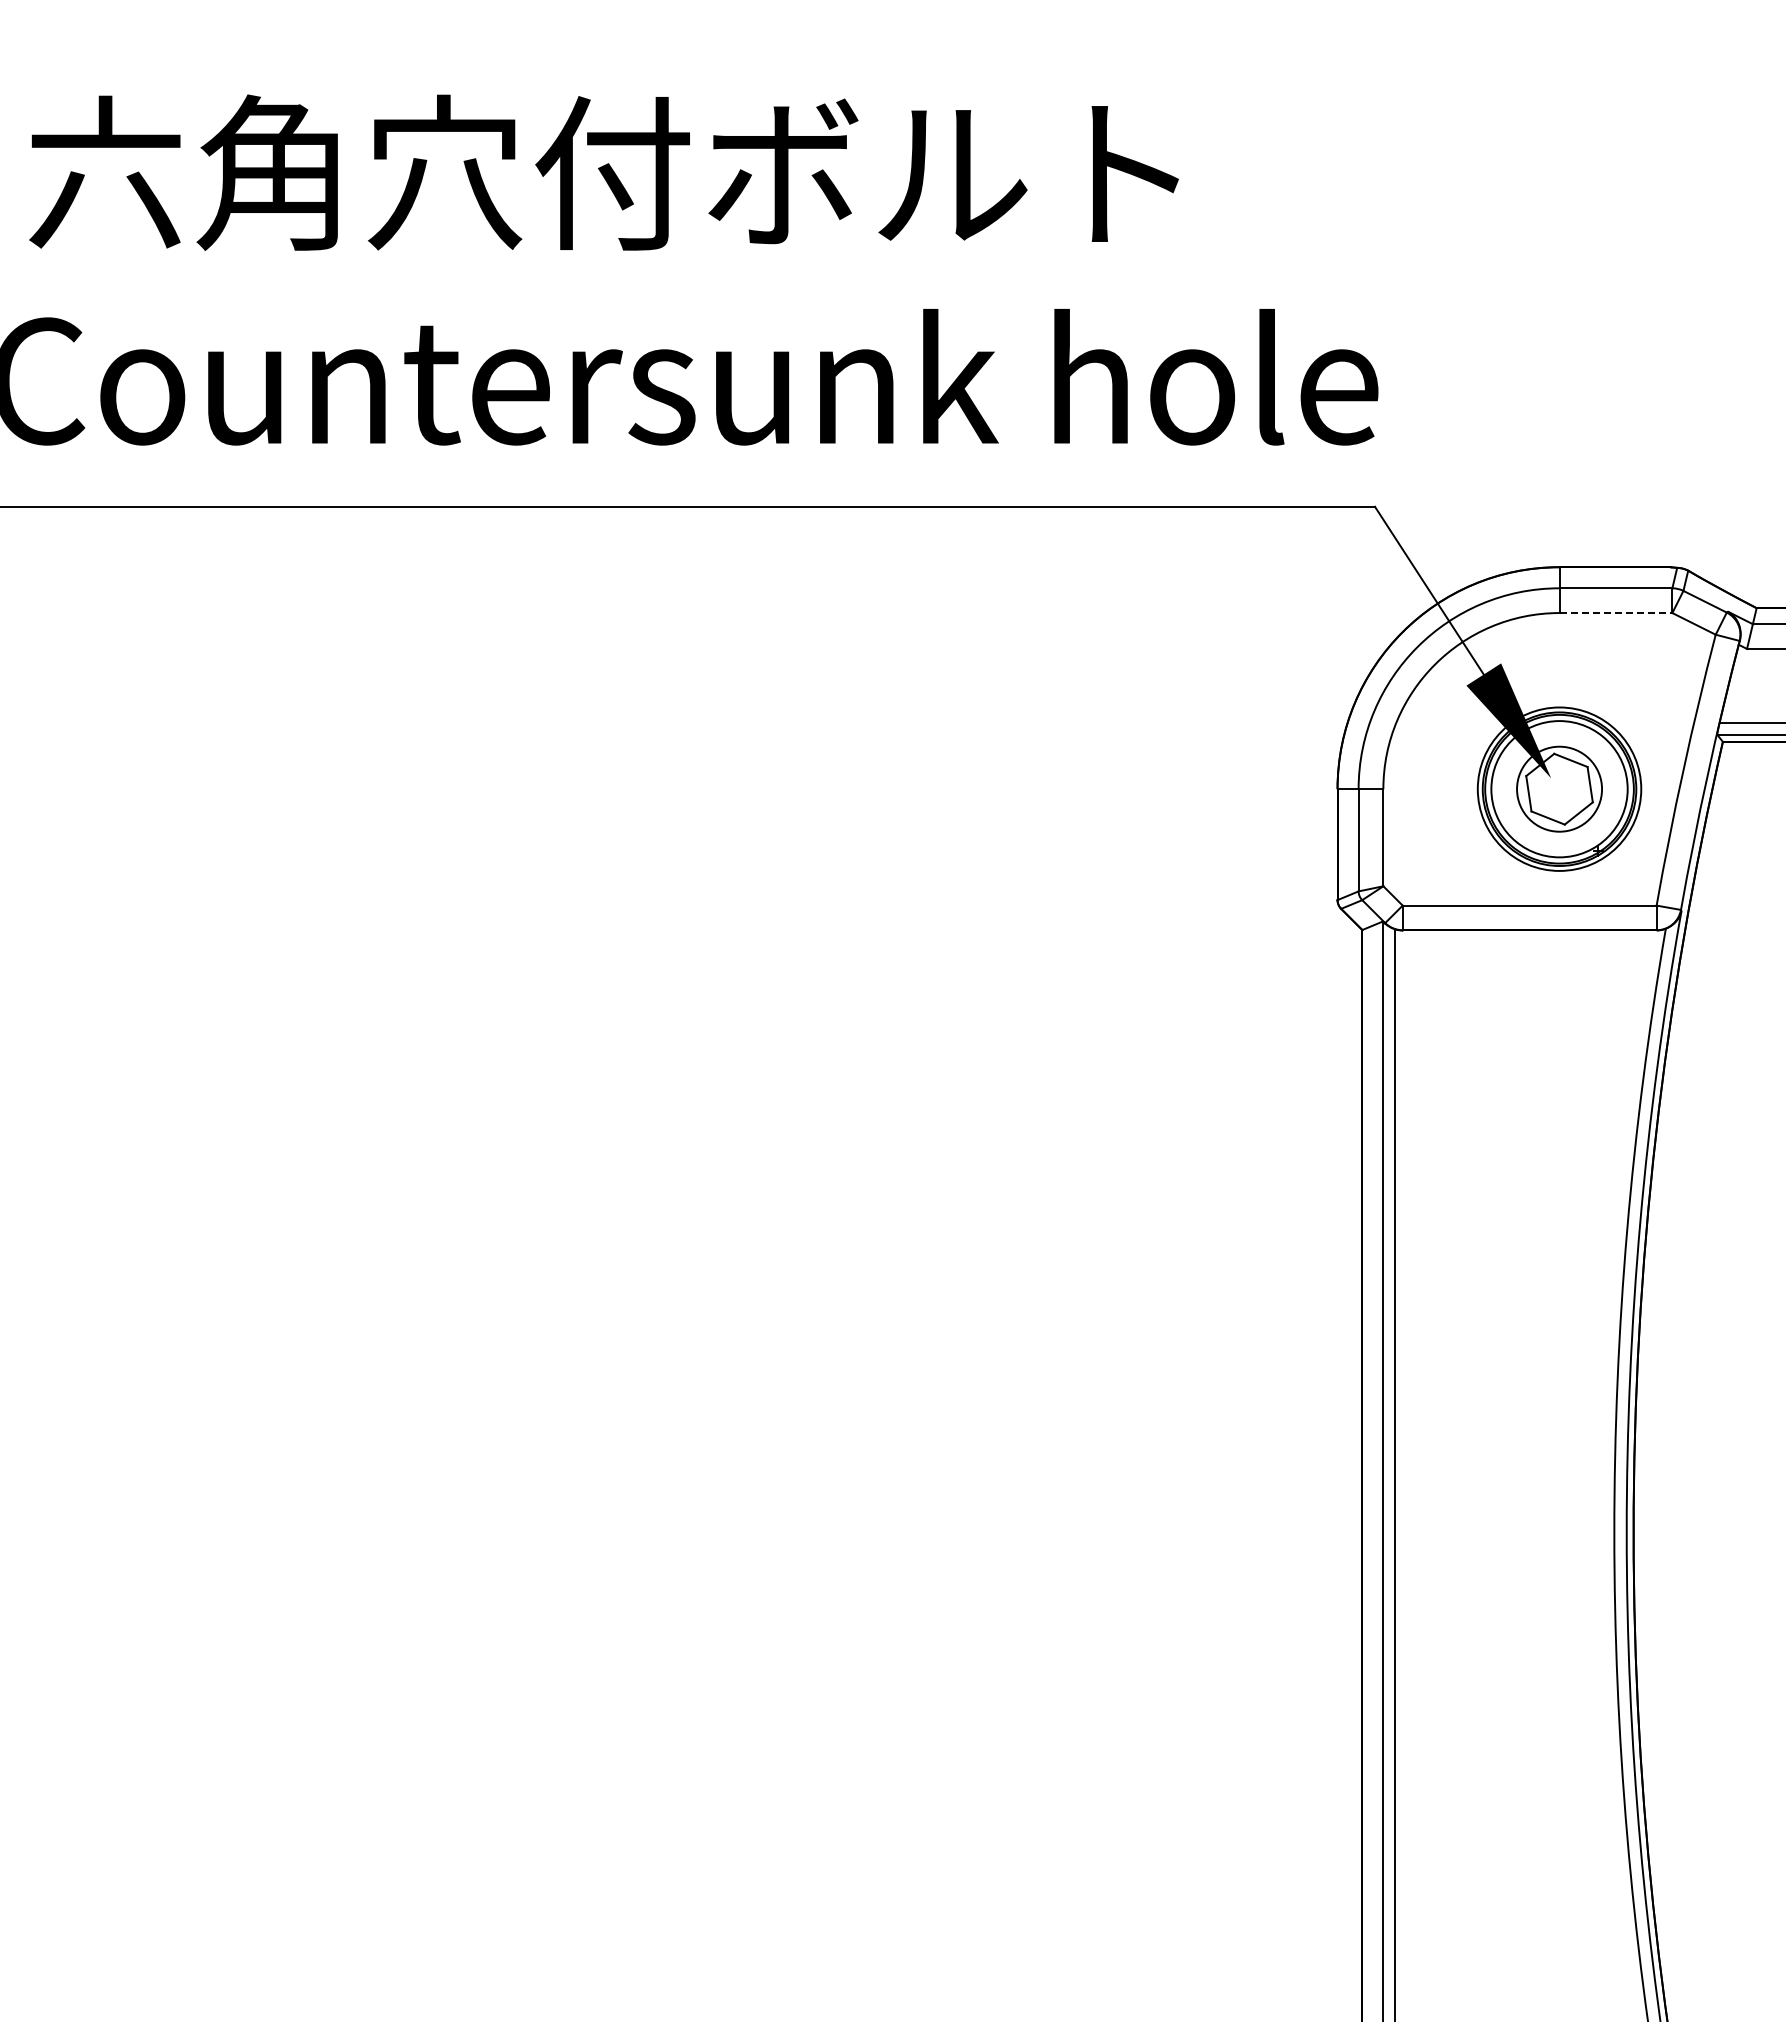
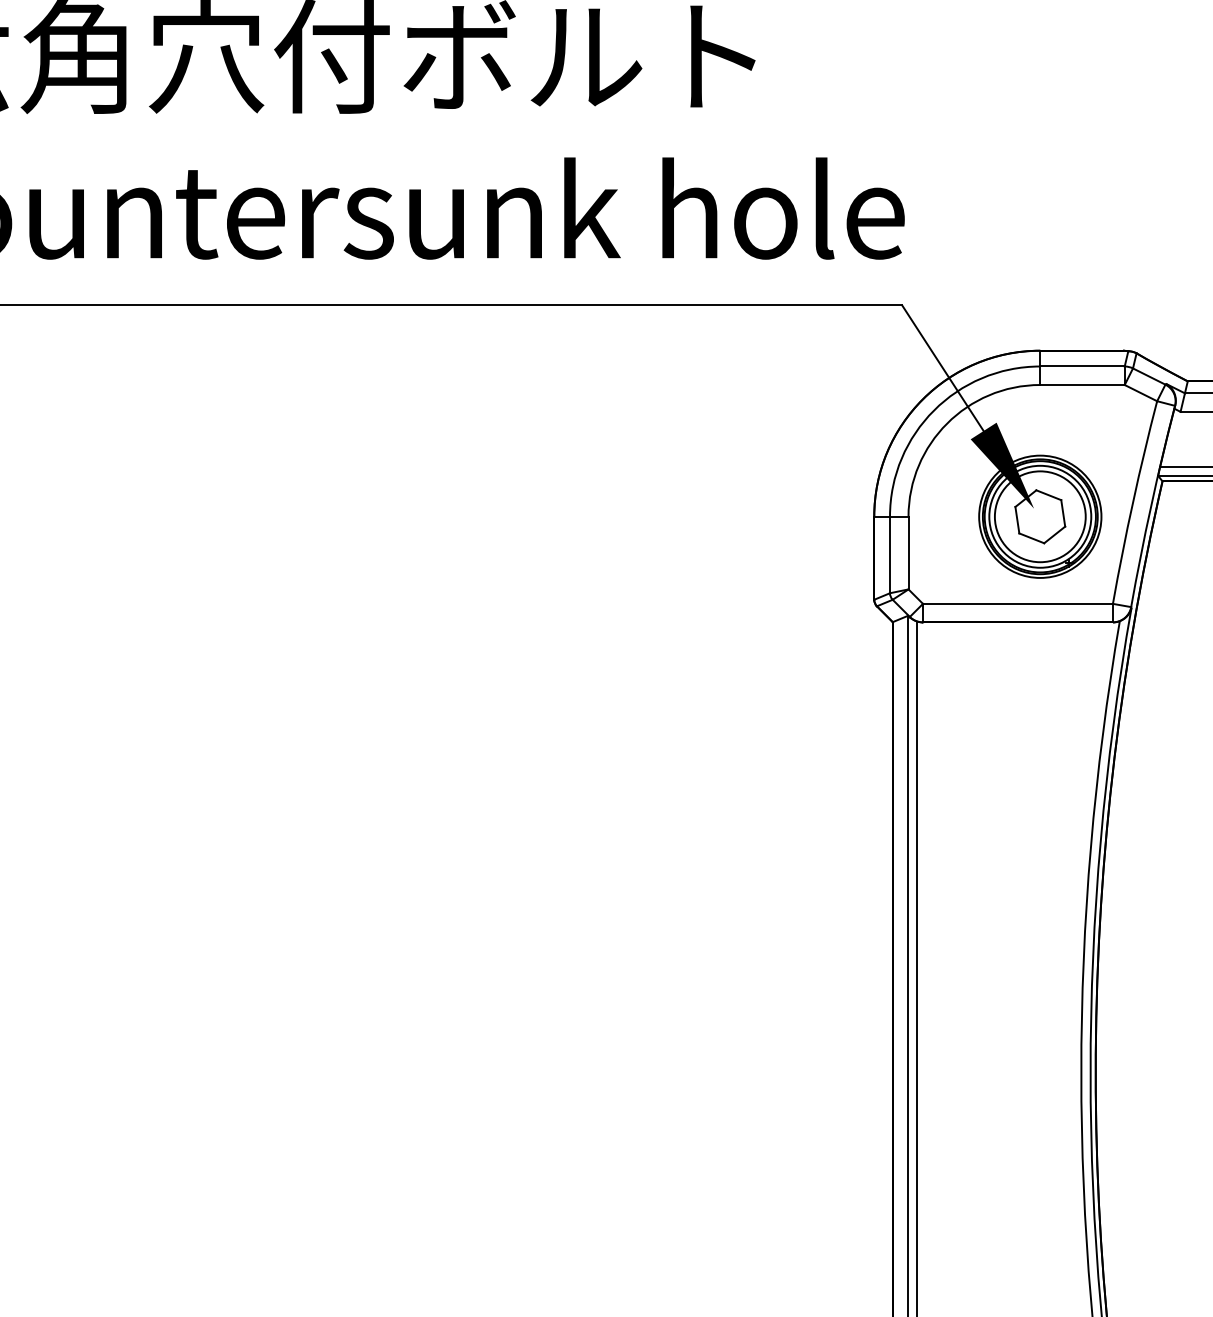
line: (1616, 613) -> (1082, 385), dashed -> solid
circle: (1559, 788) -> (1040, 516), size x1.43

